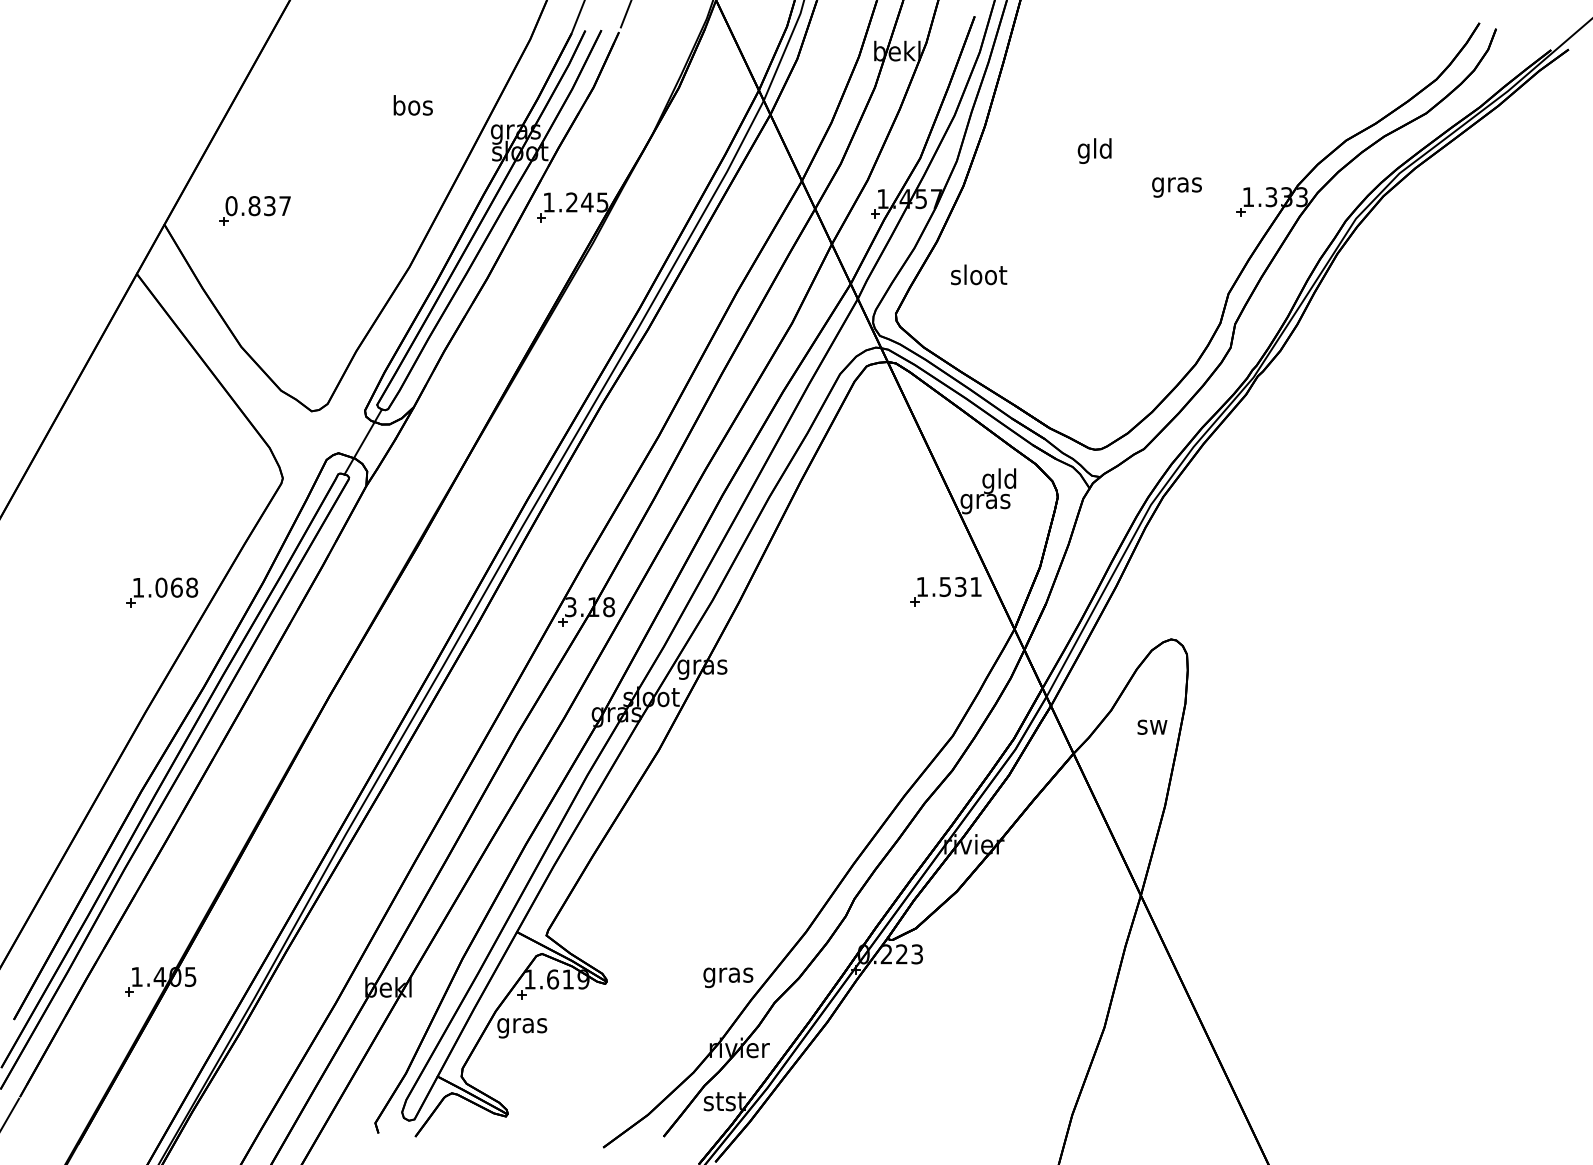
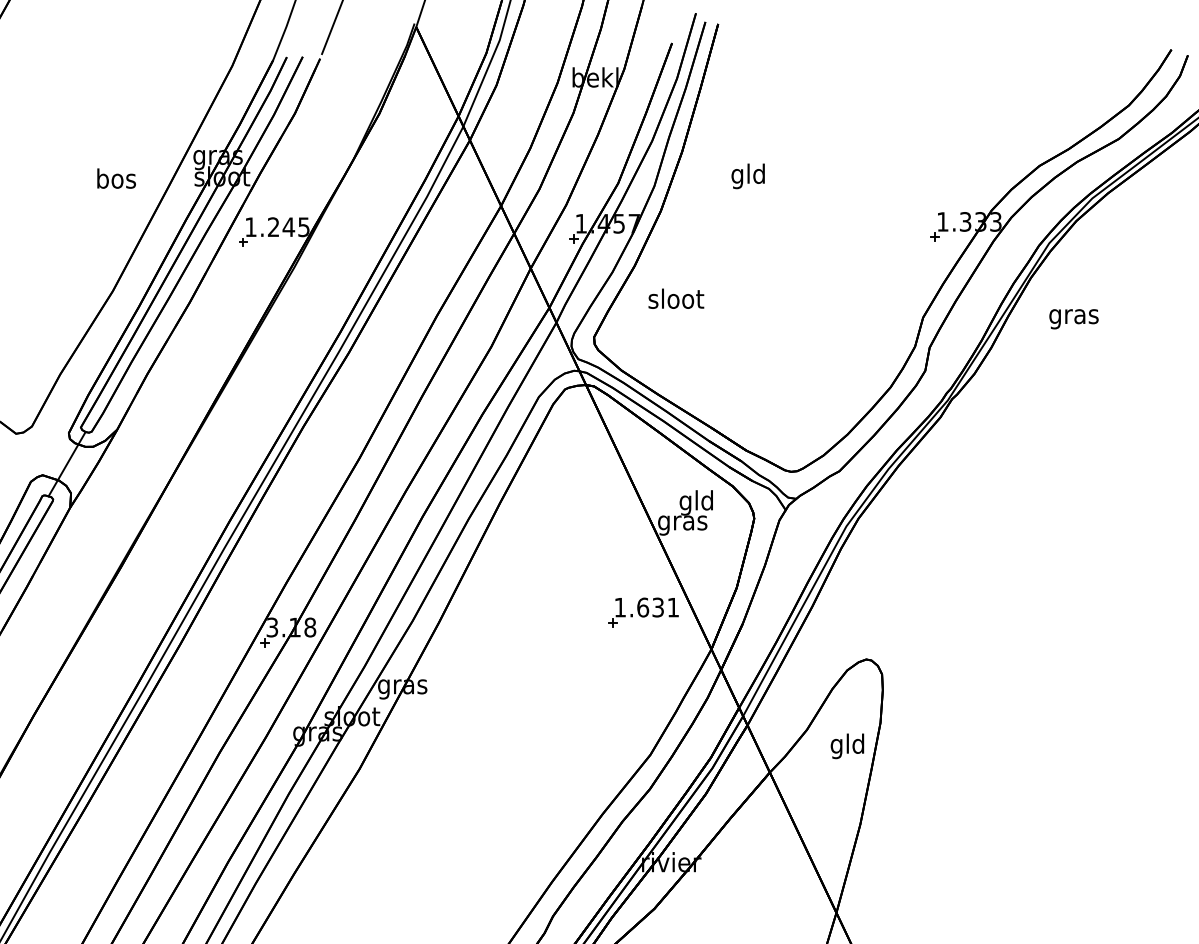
text: (412, 105) -> (115, 178), moved
text: (1094, 150) -> (748, 175), moved
text: (1176, 187) -> (1073, 319), moved
text: (945, 586) -> (643, 607), 1.531 -> 1.631
text: (1151, 727) -> (846, 746), sw -> gld

